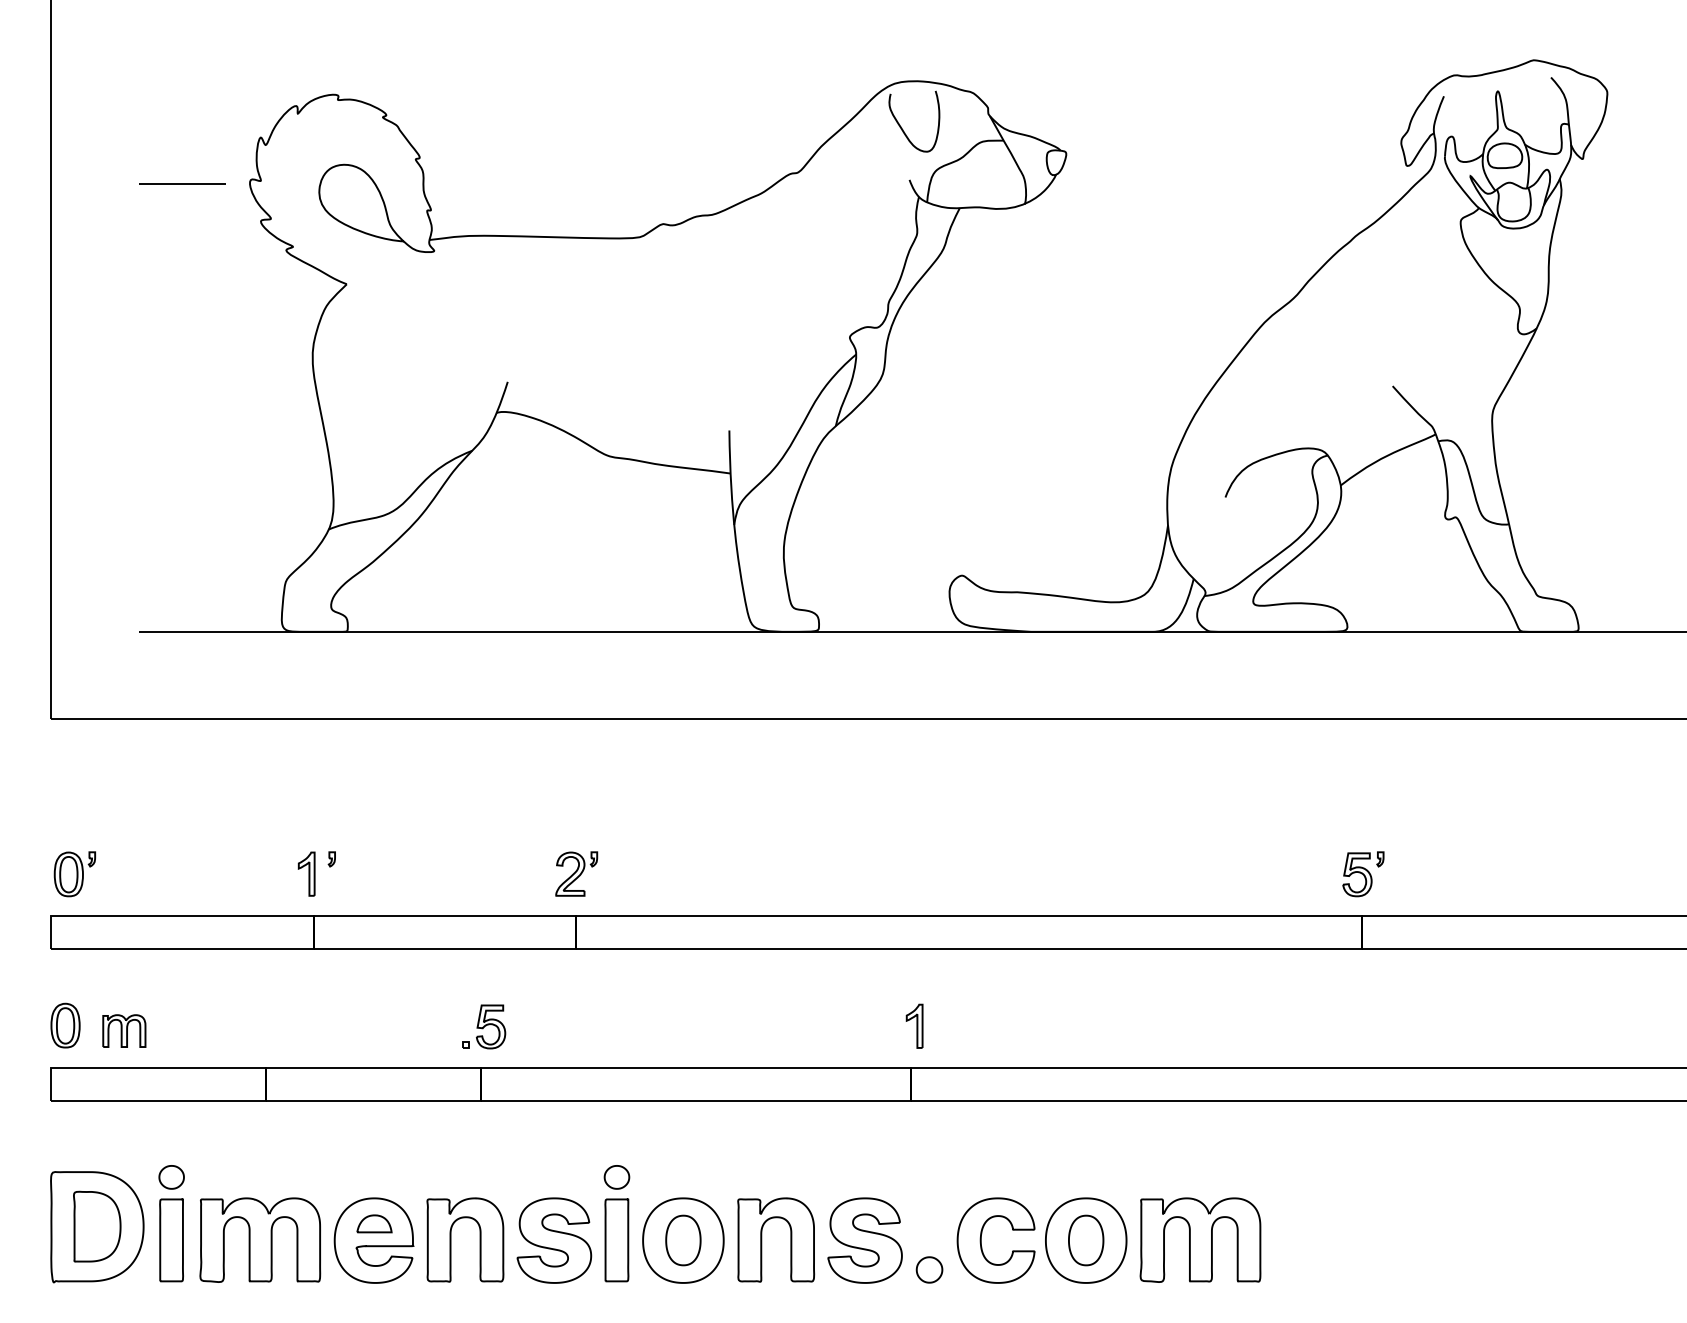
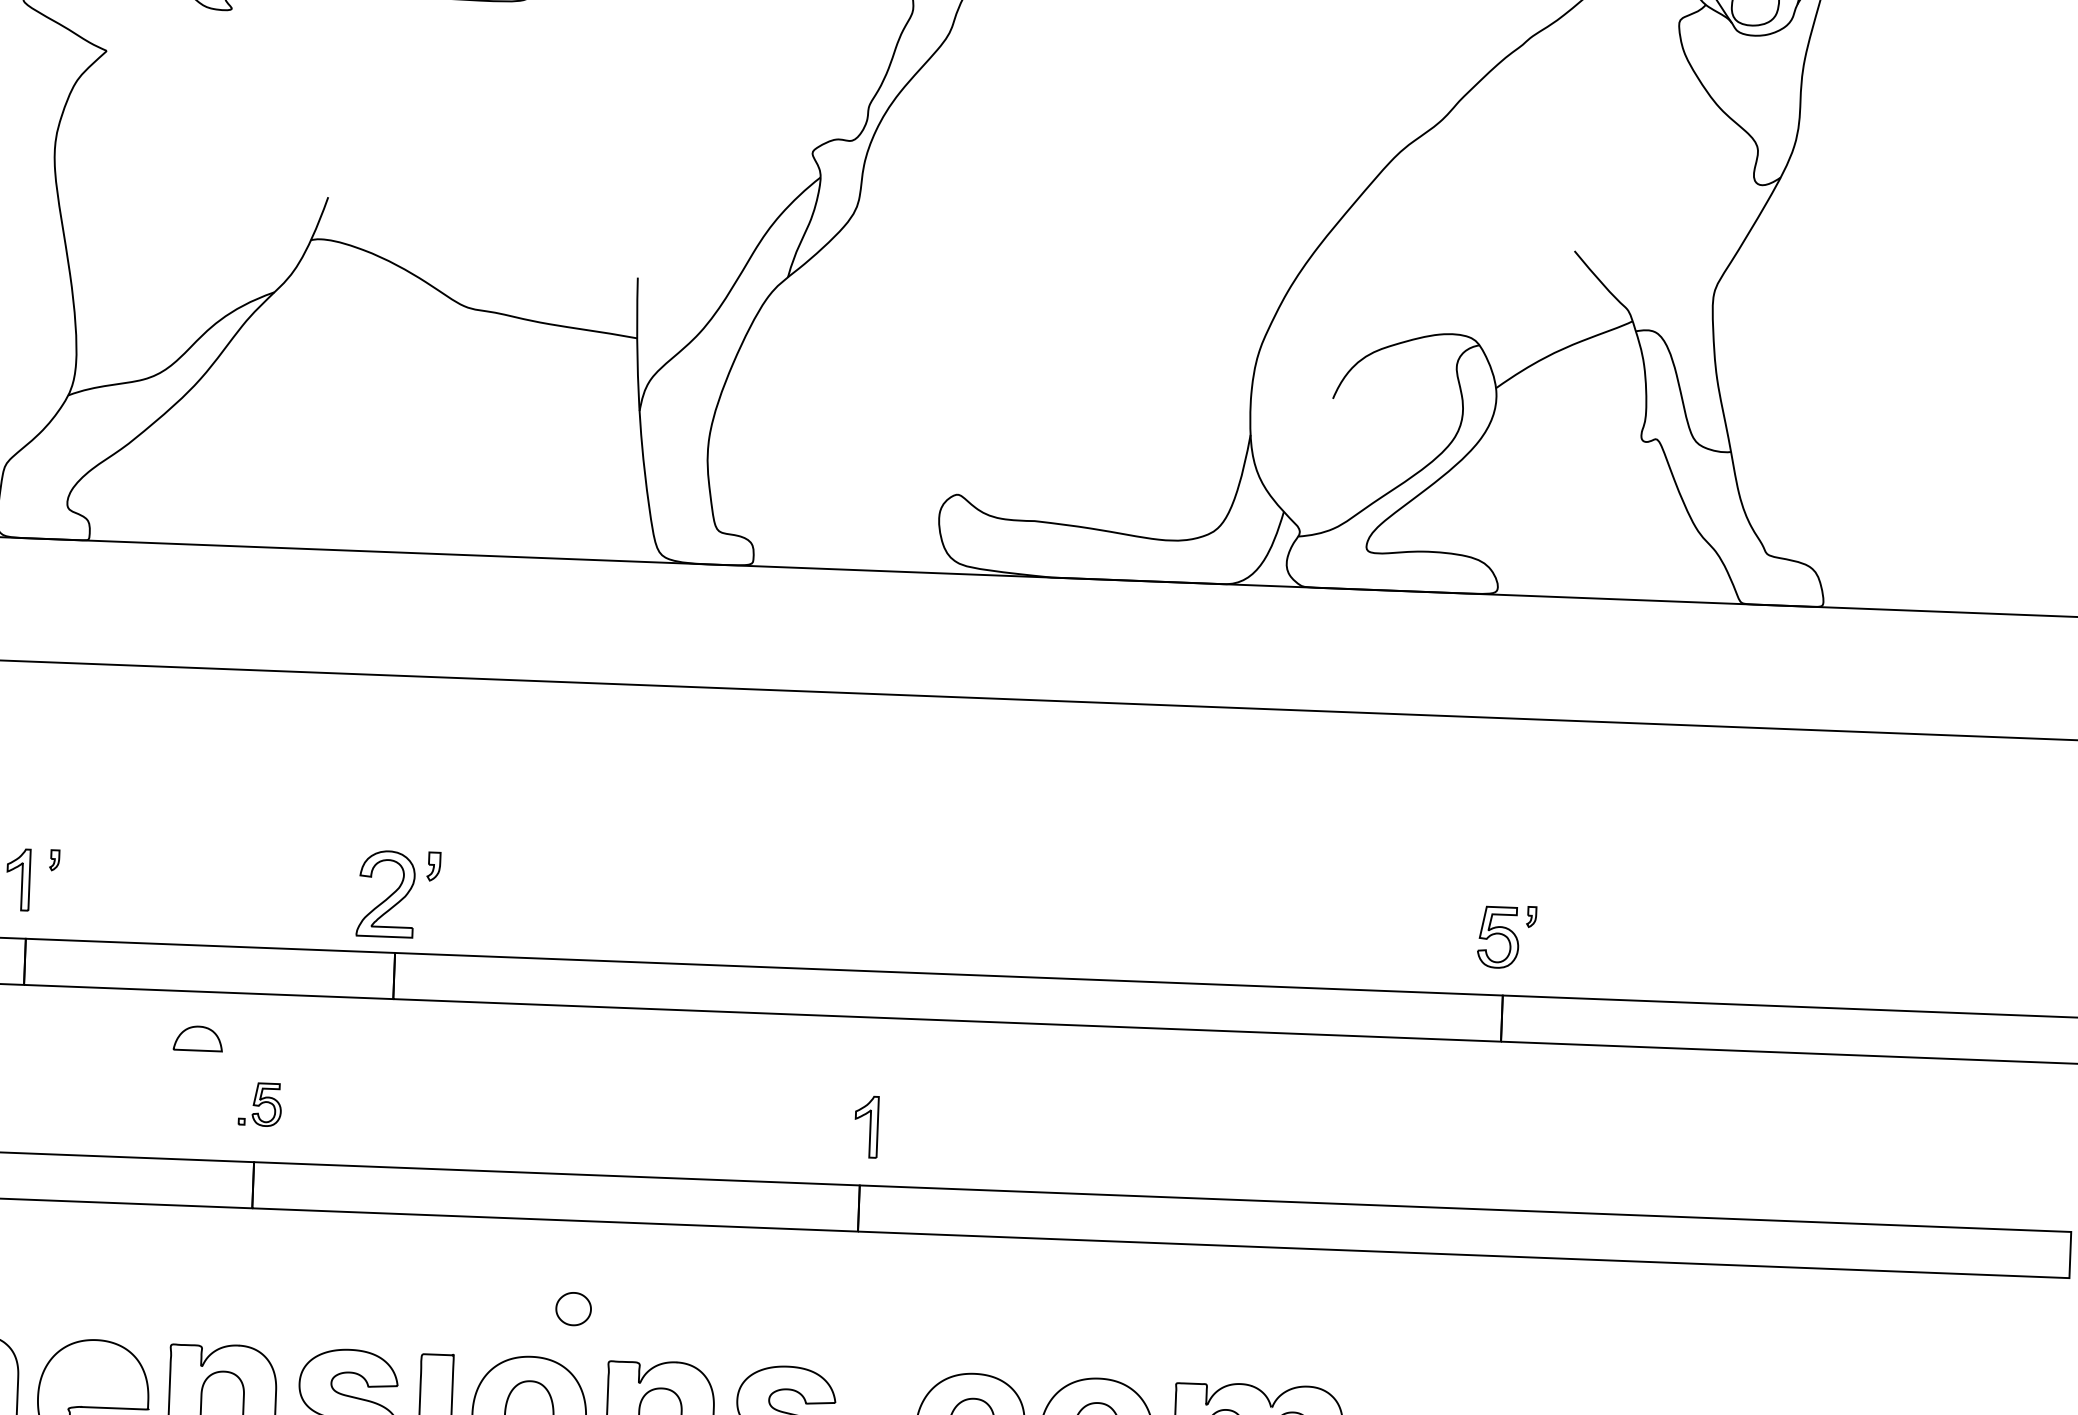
part: (576, 873) -> (398, 893), size x1.4
part: (484, 1026) -> (260, 1103), size x0.7
part: (616, 1177) -> (572, 1309), moved
part: (374, 1223) -> (198, 1038), moved

